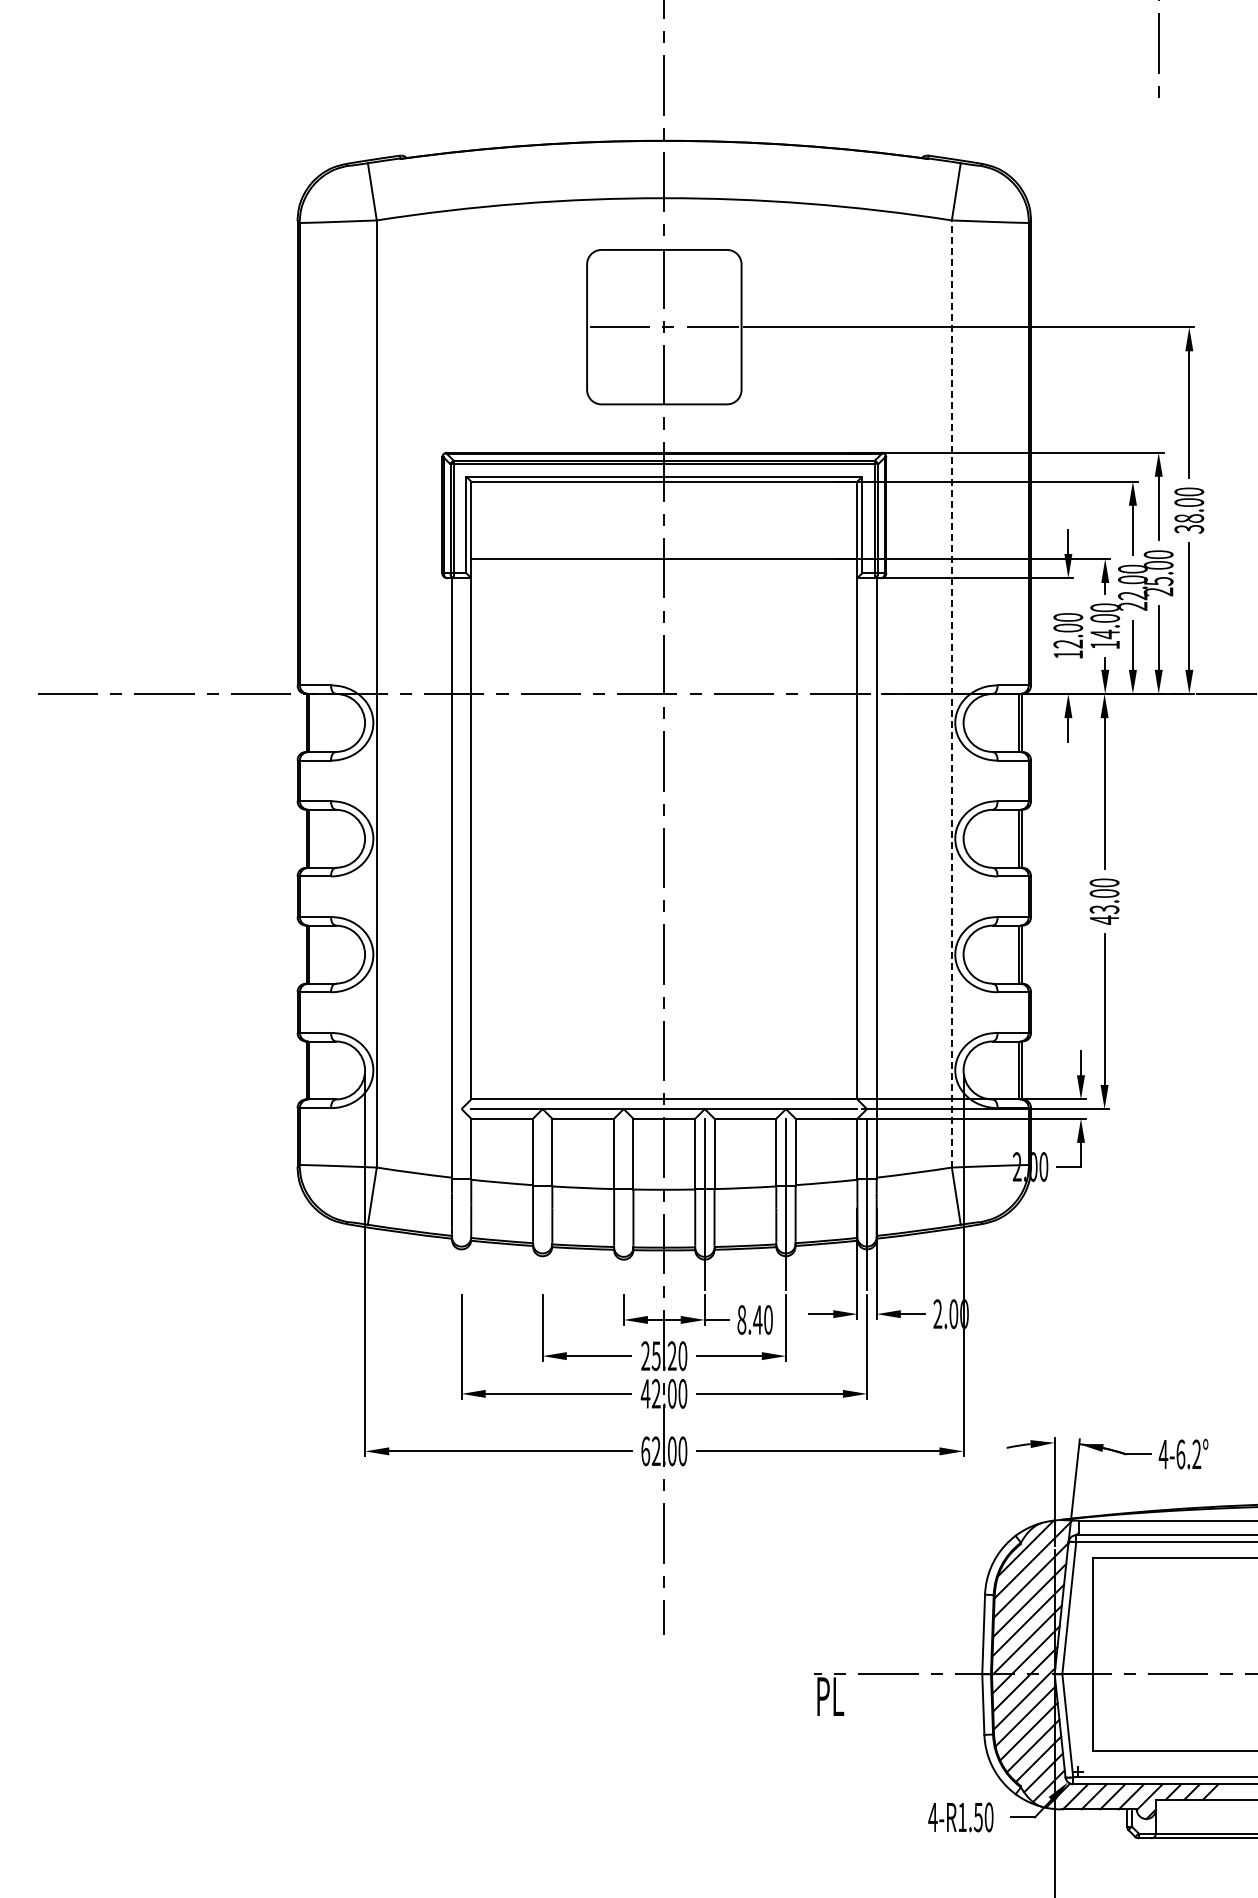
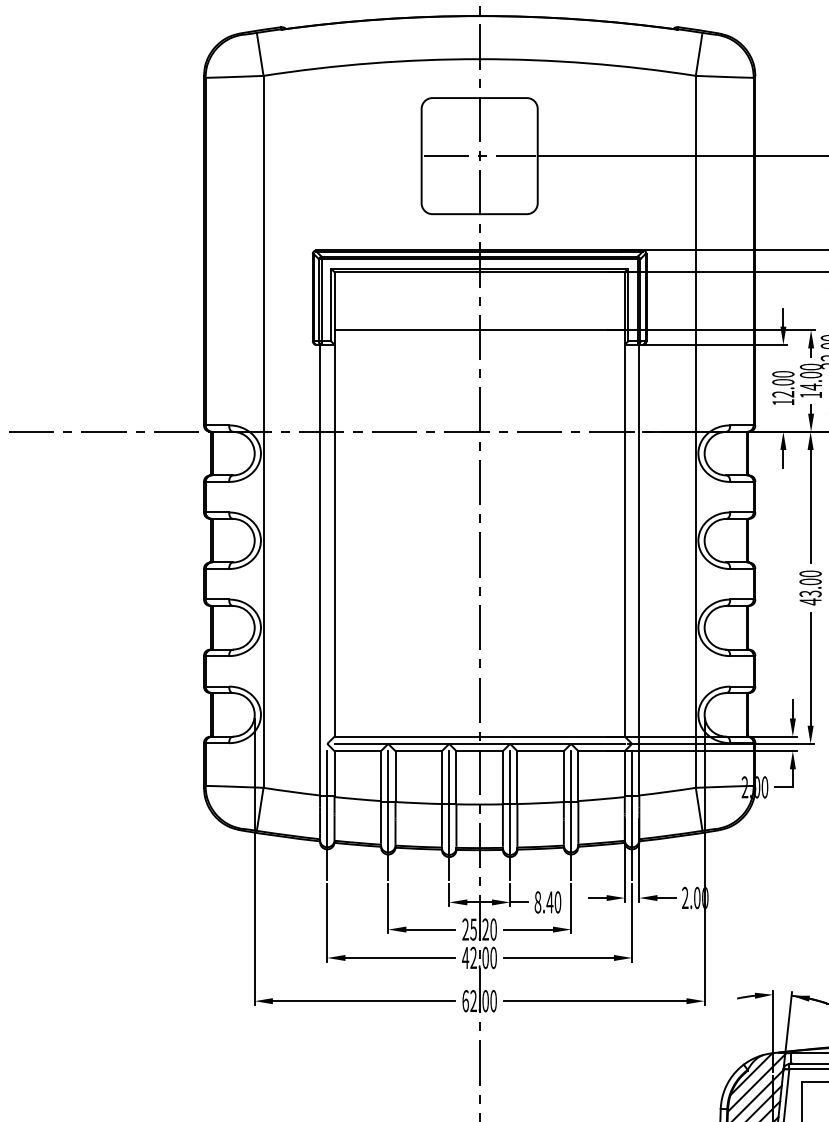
line: (951, 694) -> (695, 432), dashed -> solid
line: (461, 1204) -> (327, 815), added
line: (542, 1204) -> (388, 815), added
line: (623, 1204) -> (448, 815), added

